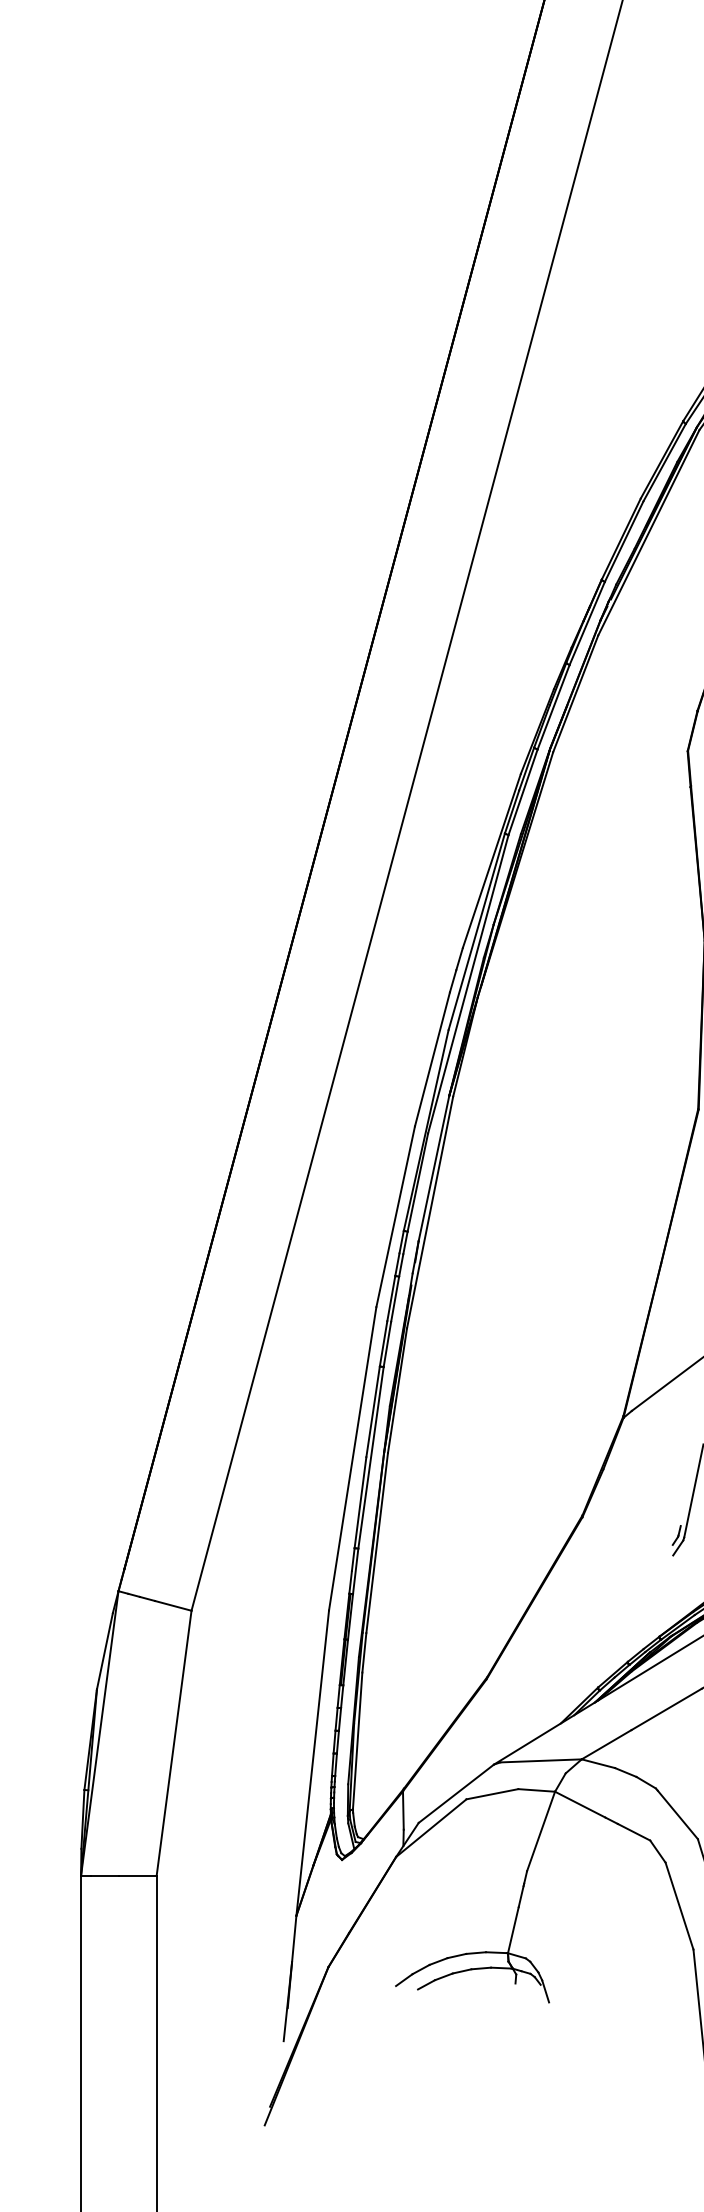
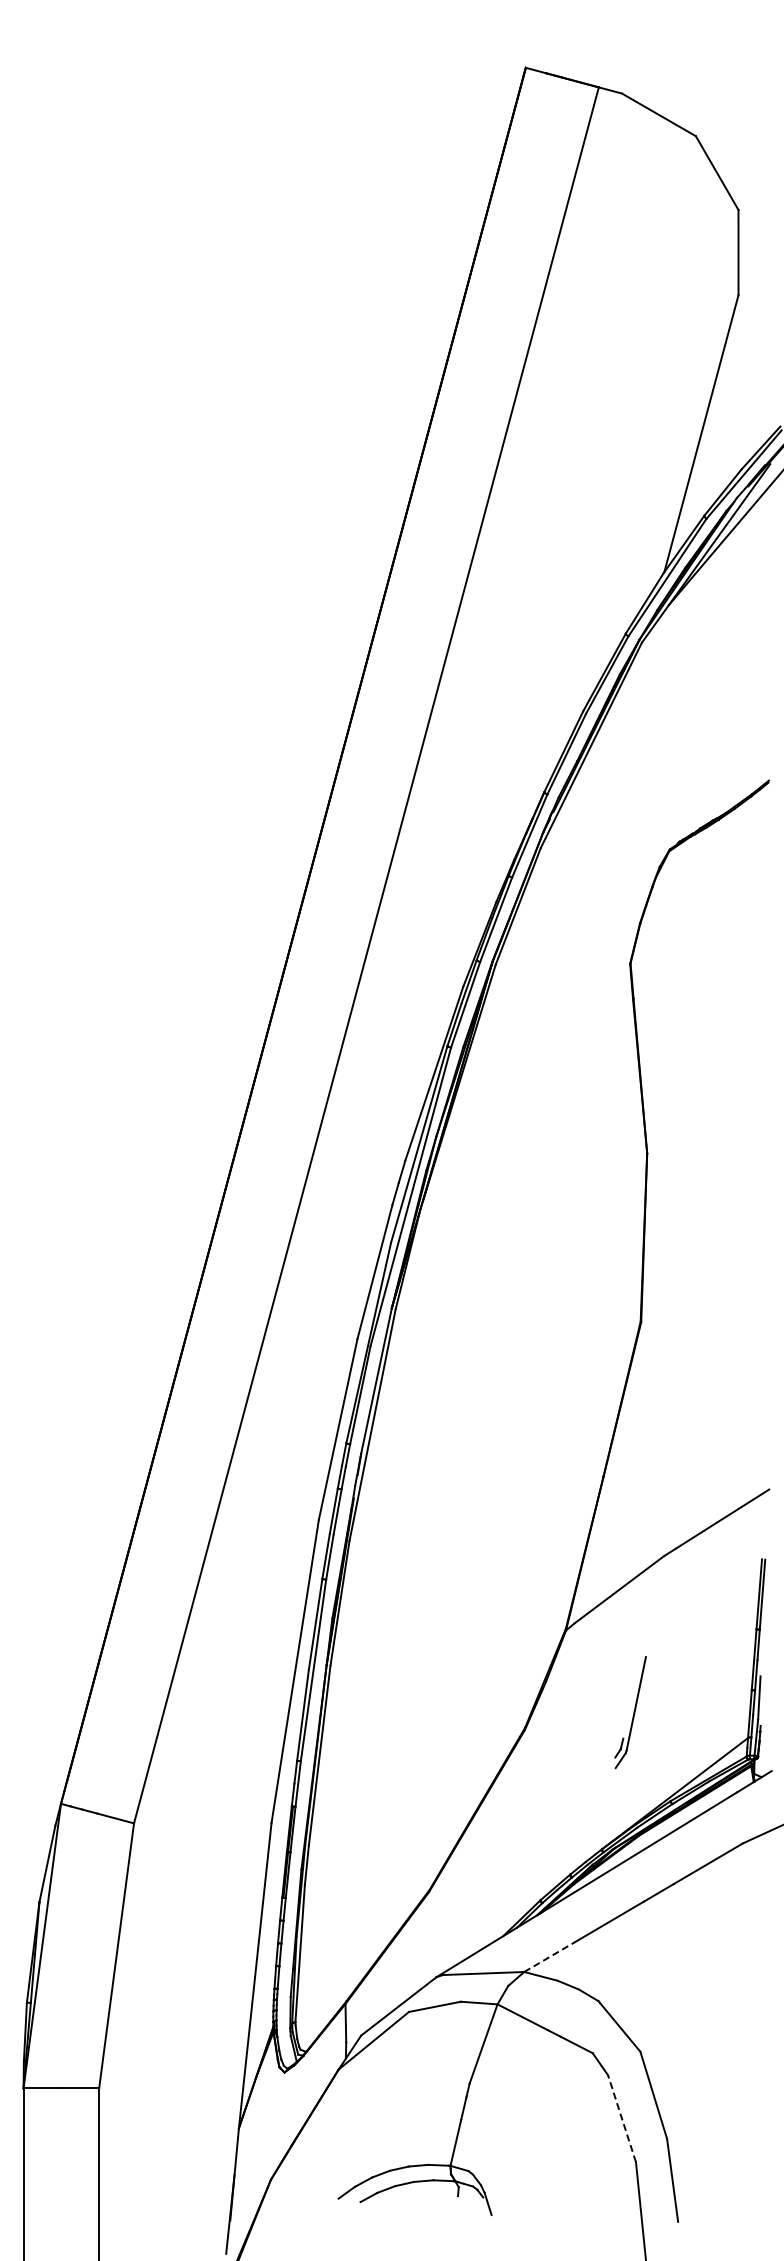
line: (607, 1744) -> (549, 1957), solid -> dashed
line: (680, 1905) -> (622, 2118), solid -> dashed

